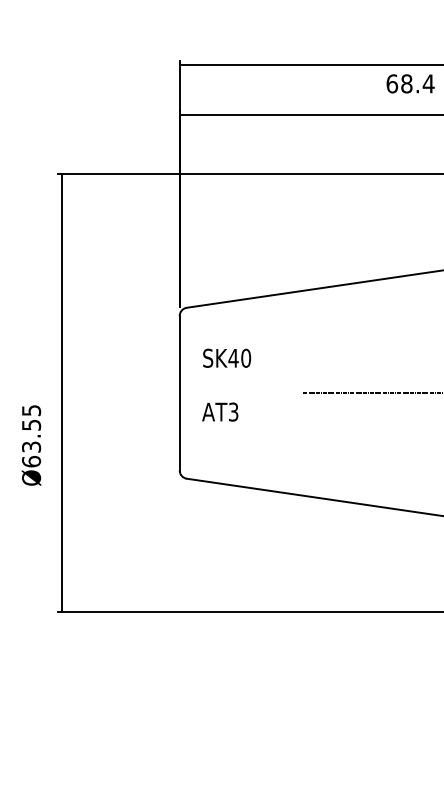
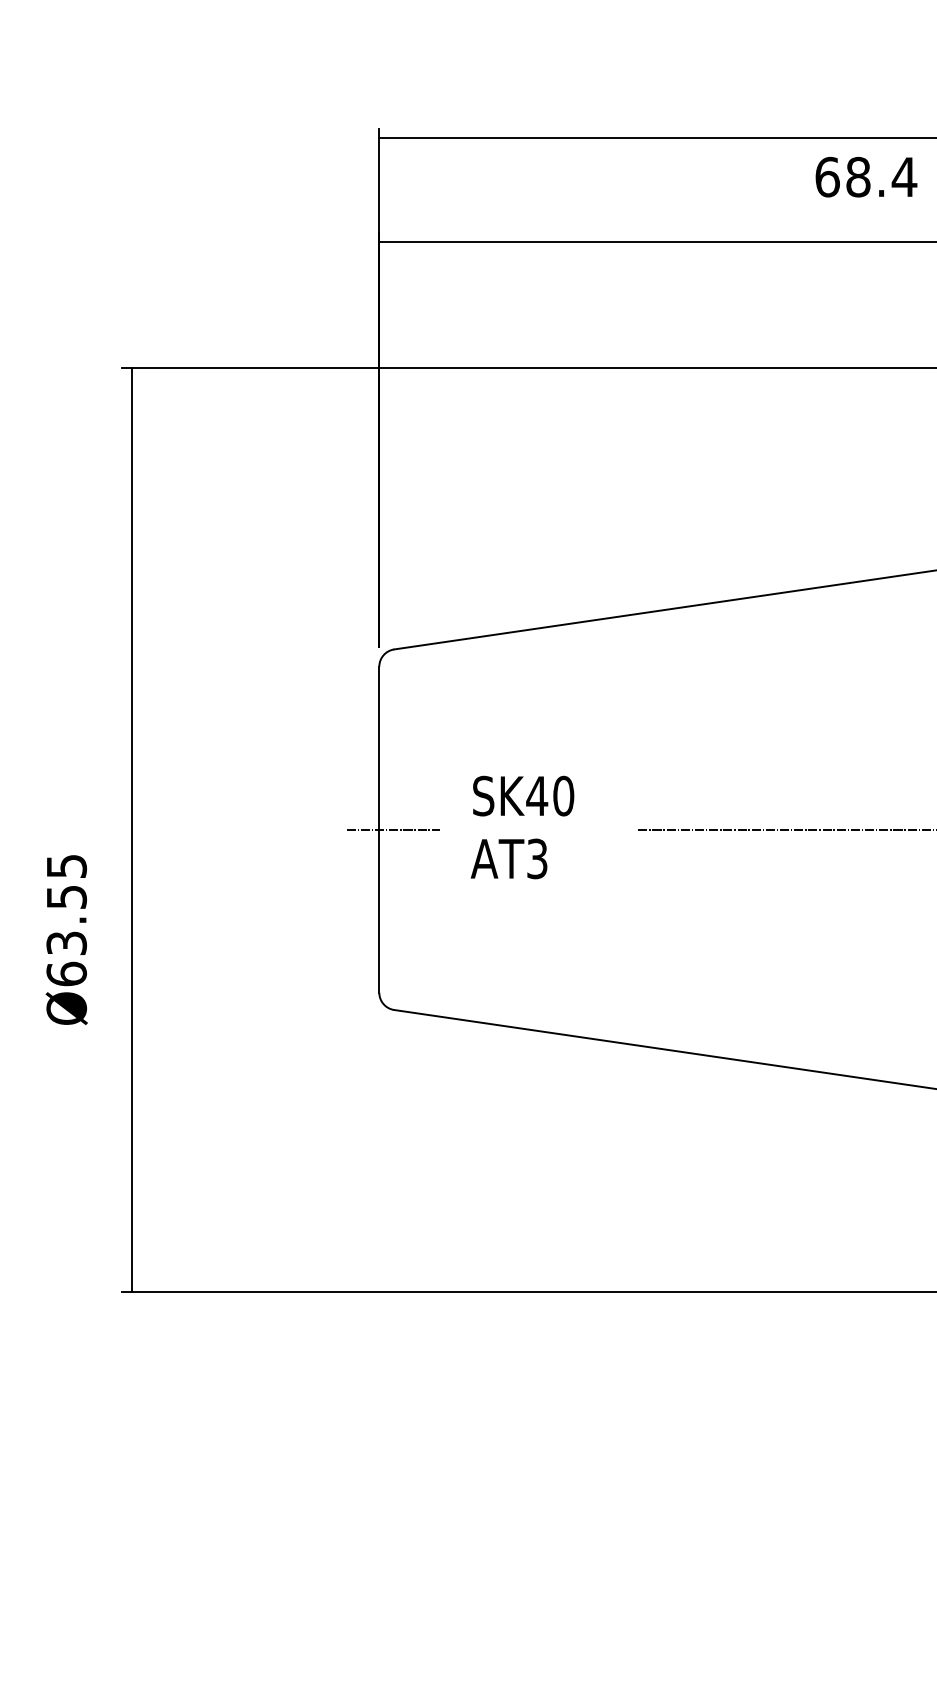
text: (227, 357) -> (524, 794), moved
line: (186, 393) -> (393, 830), added
text: (220, 411) -> (509, 857), moved

